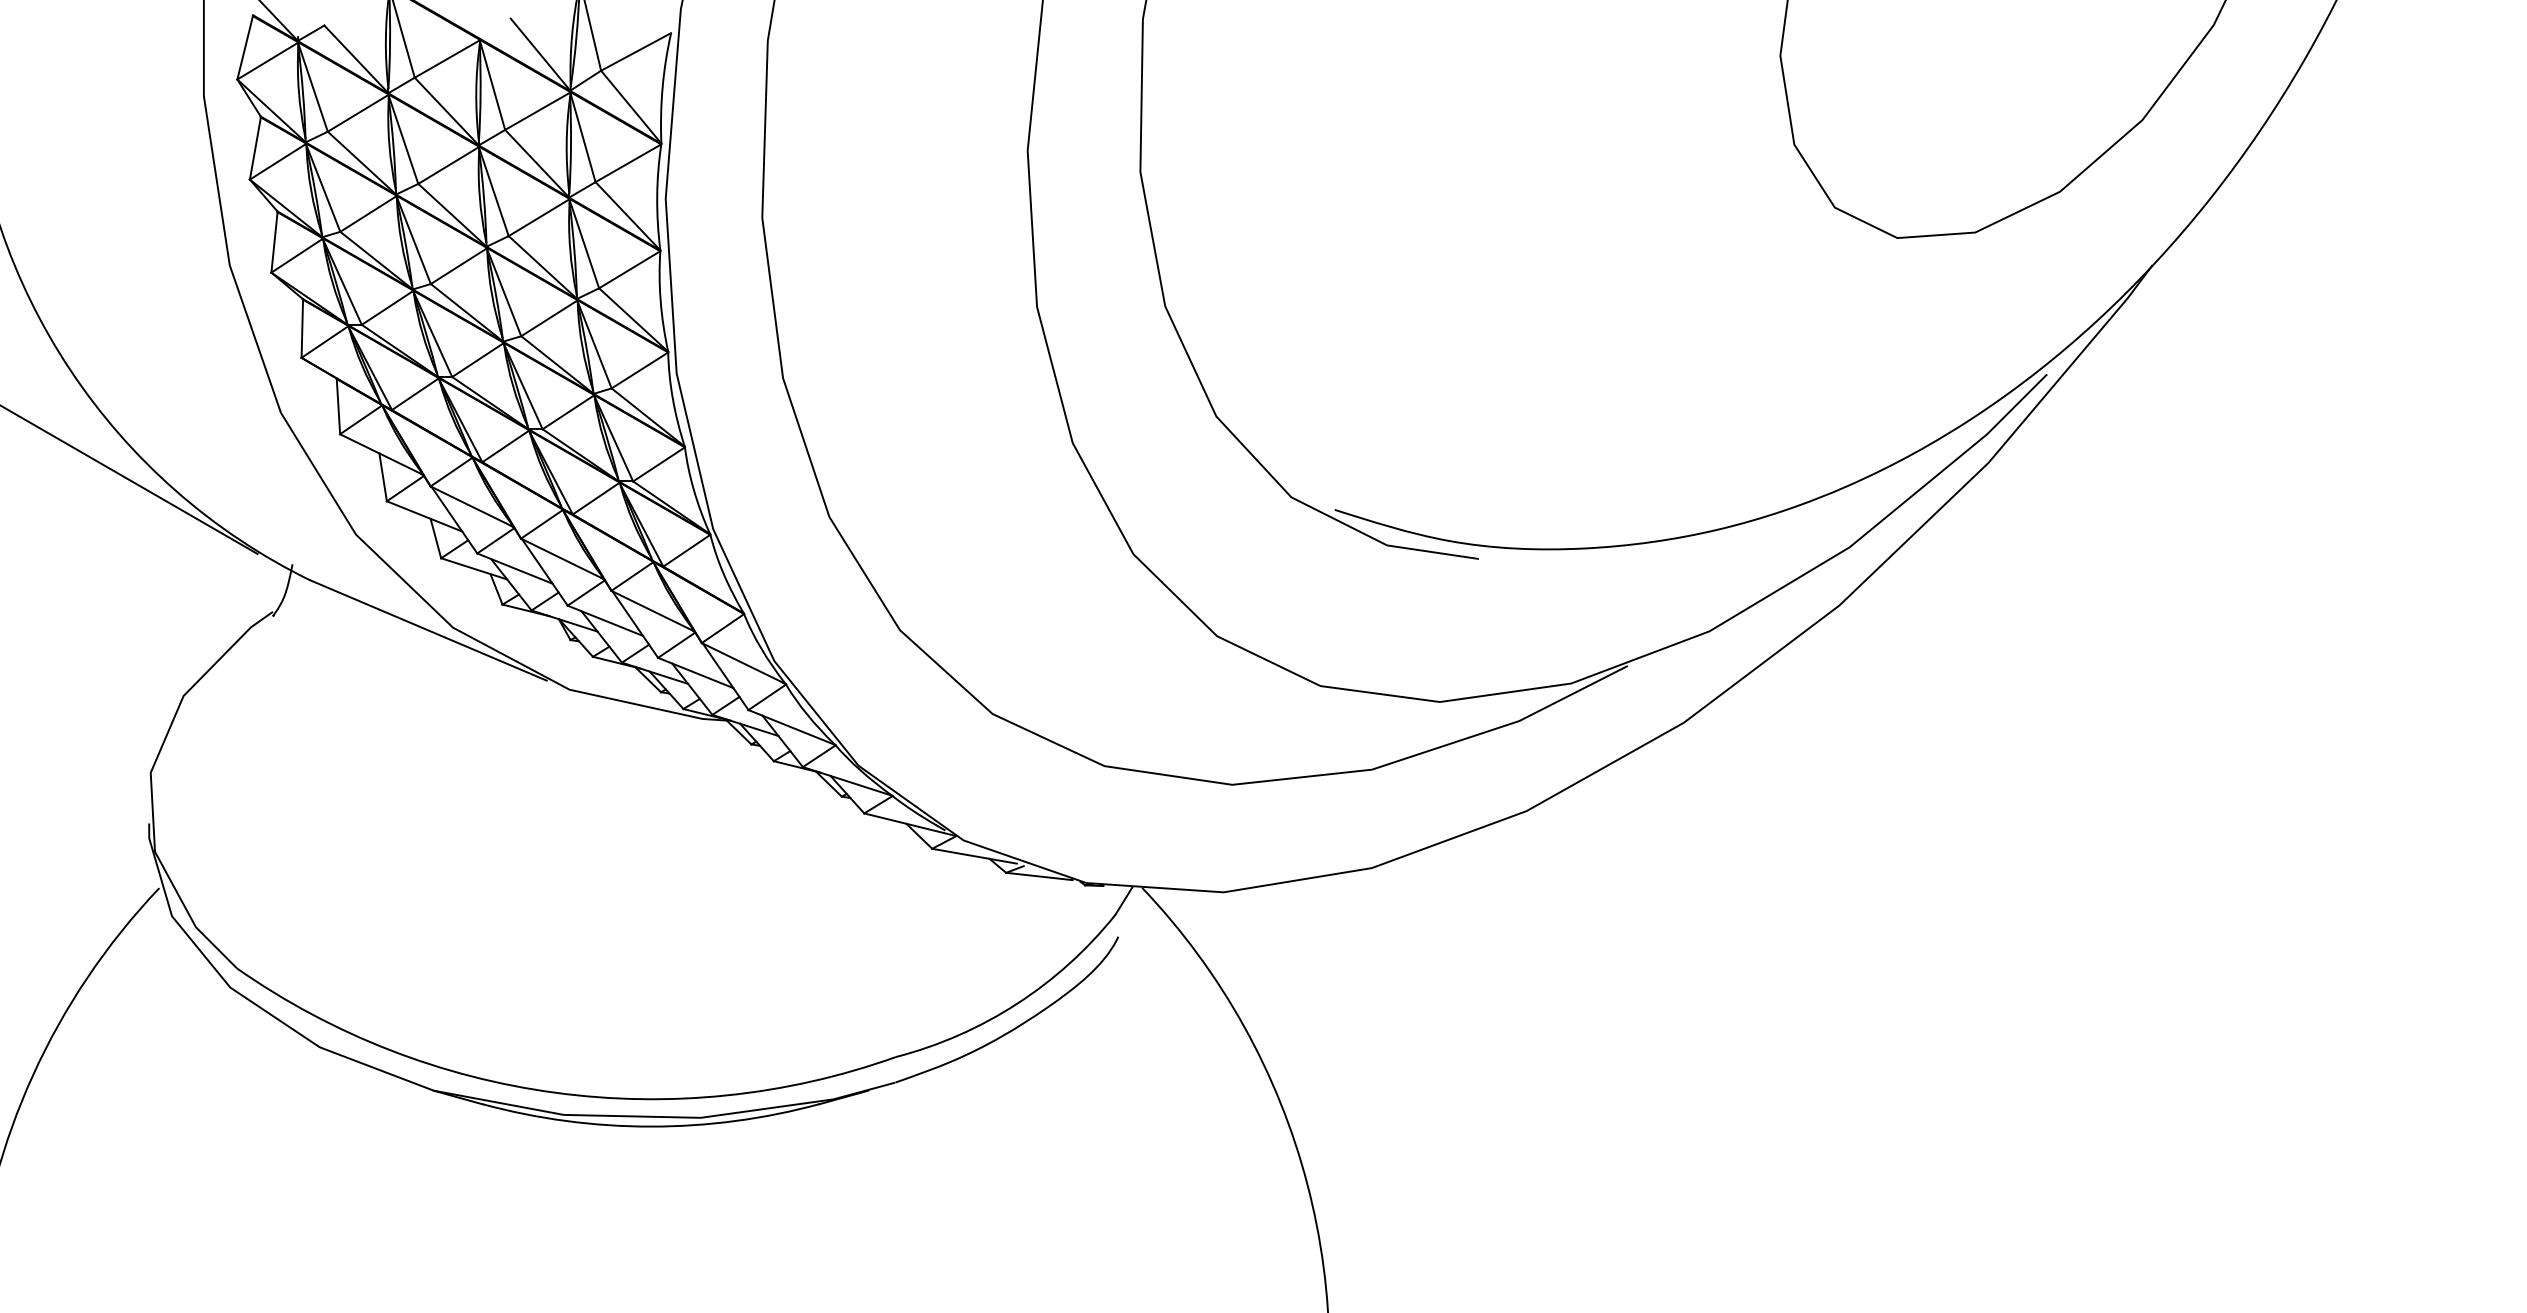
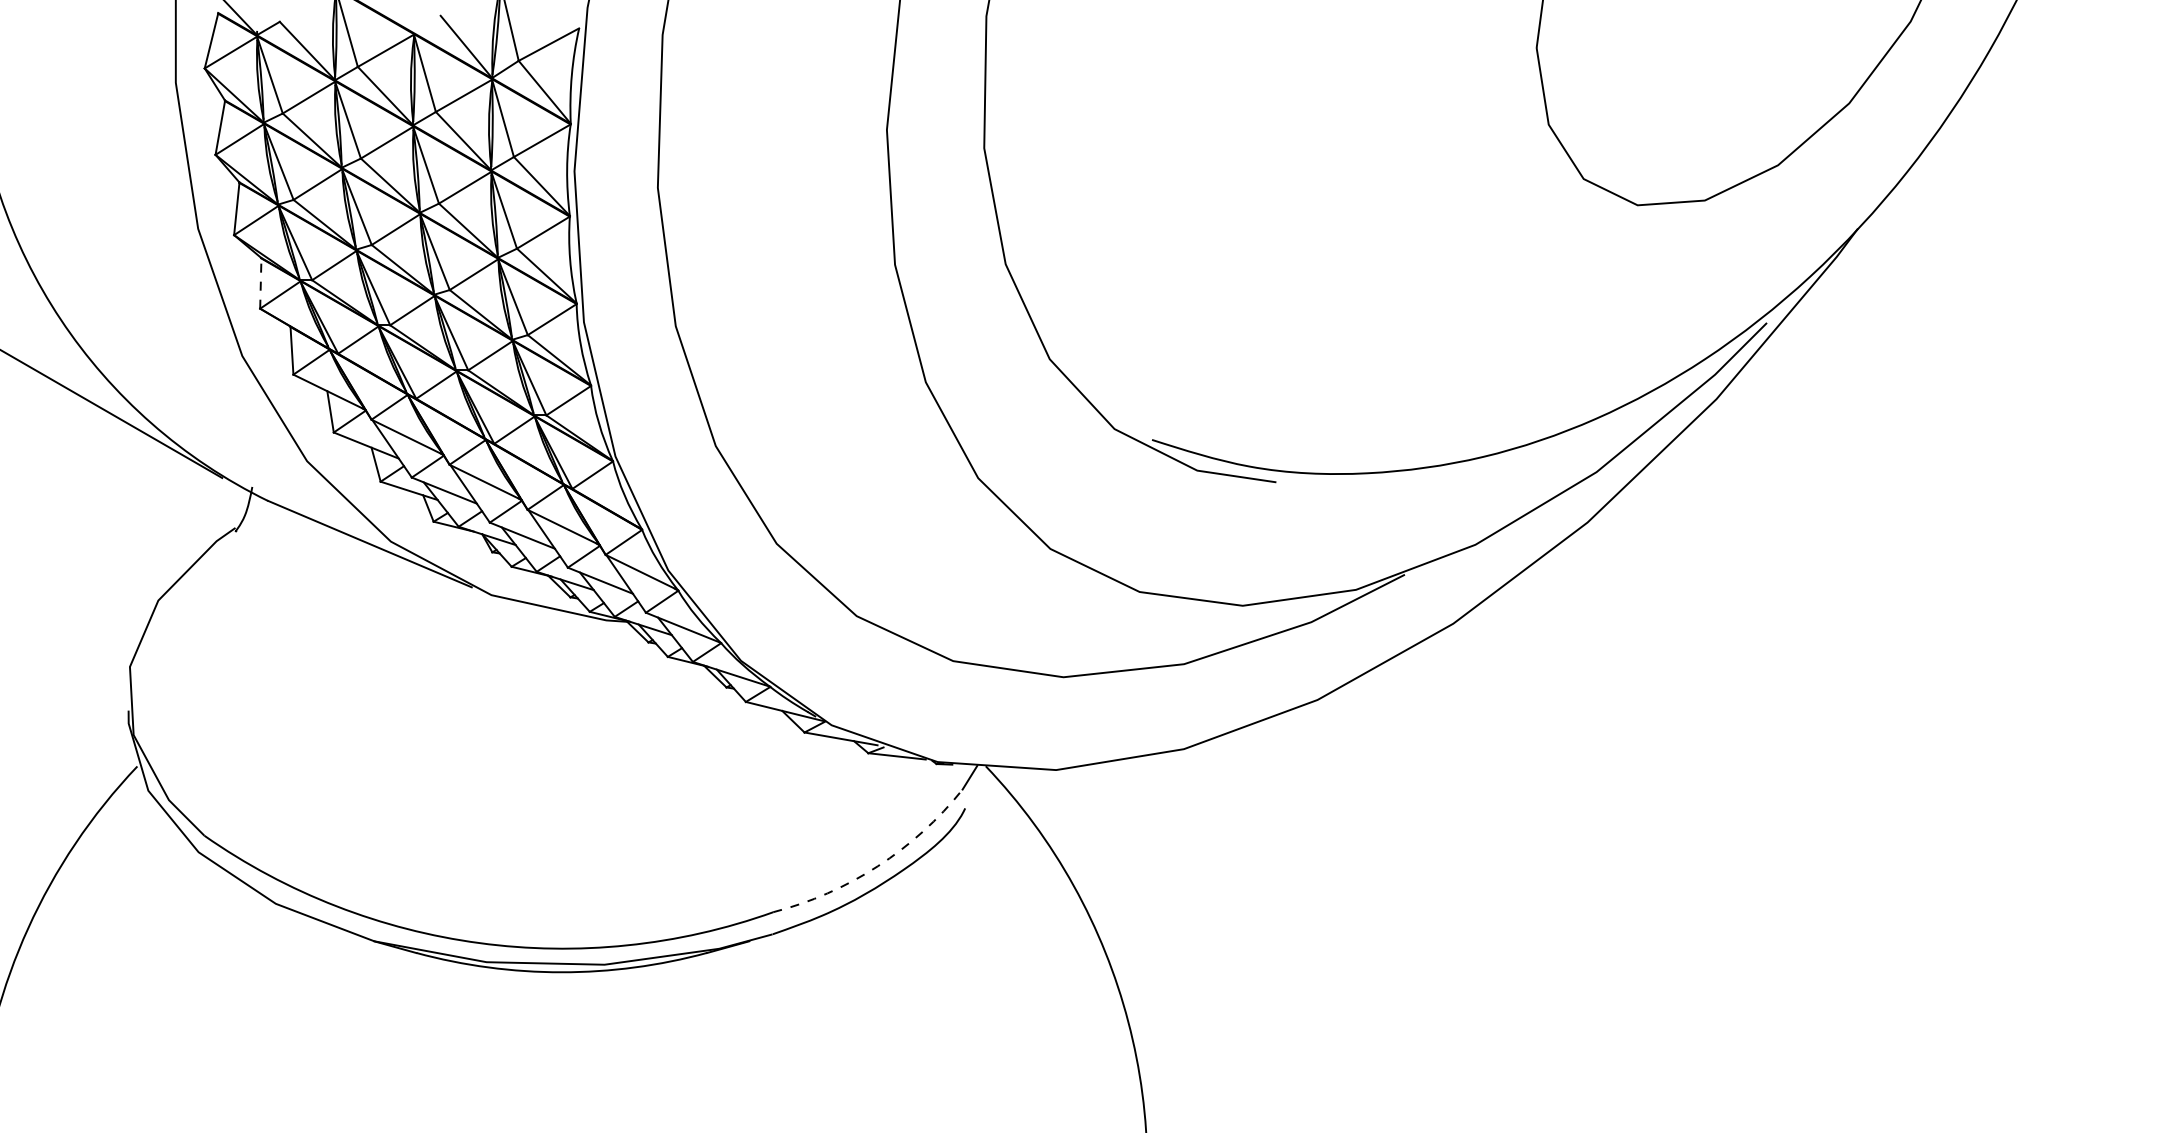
line: (302, 328) -> (260, 283), solid -> dashed
arc: (1017, 1003) -> (878, 866), solid -> dashed

